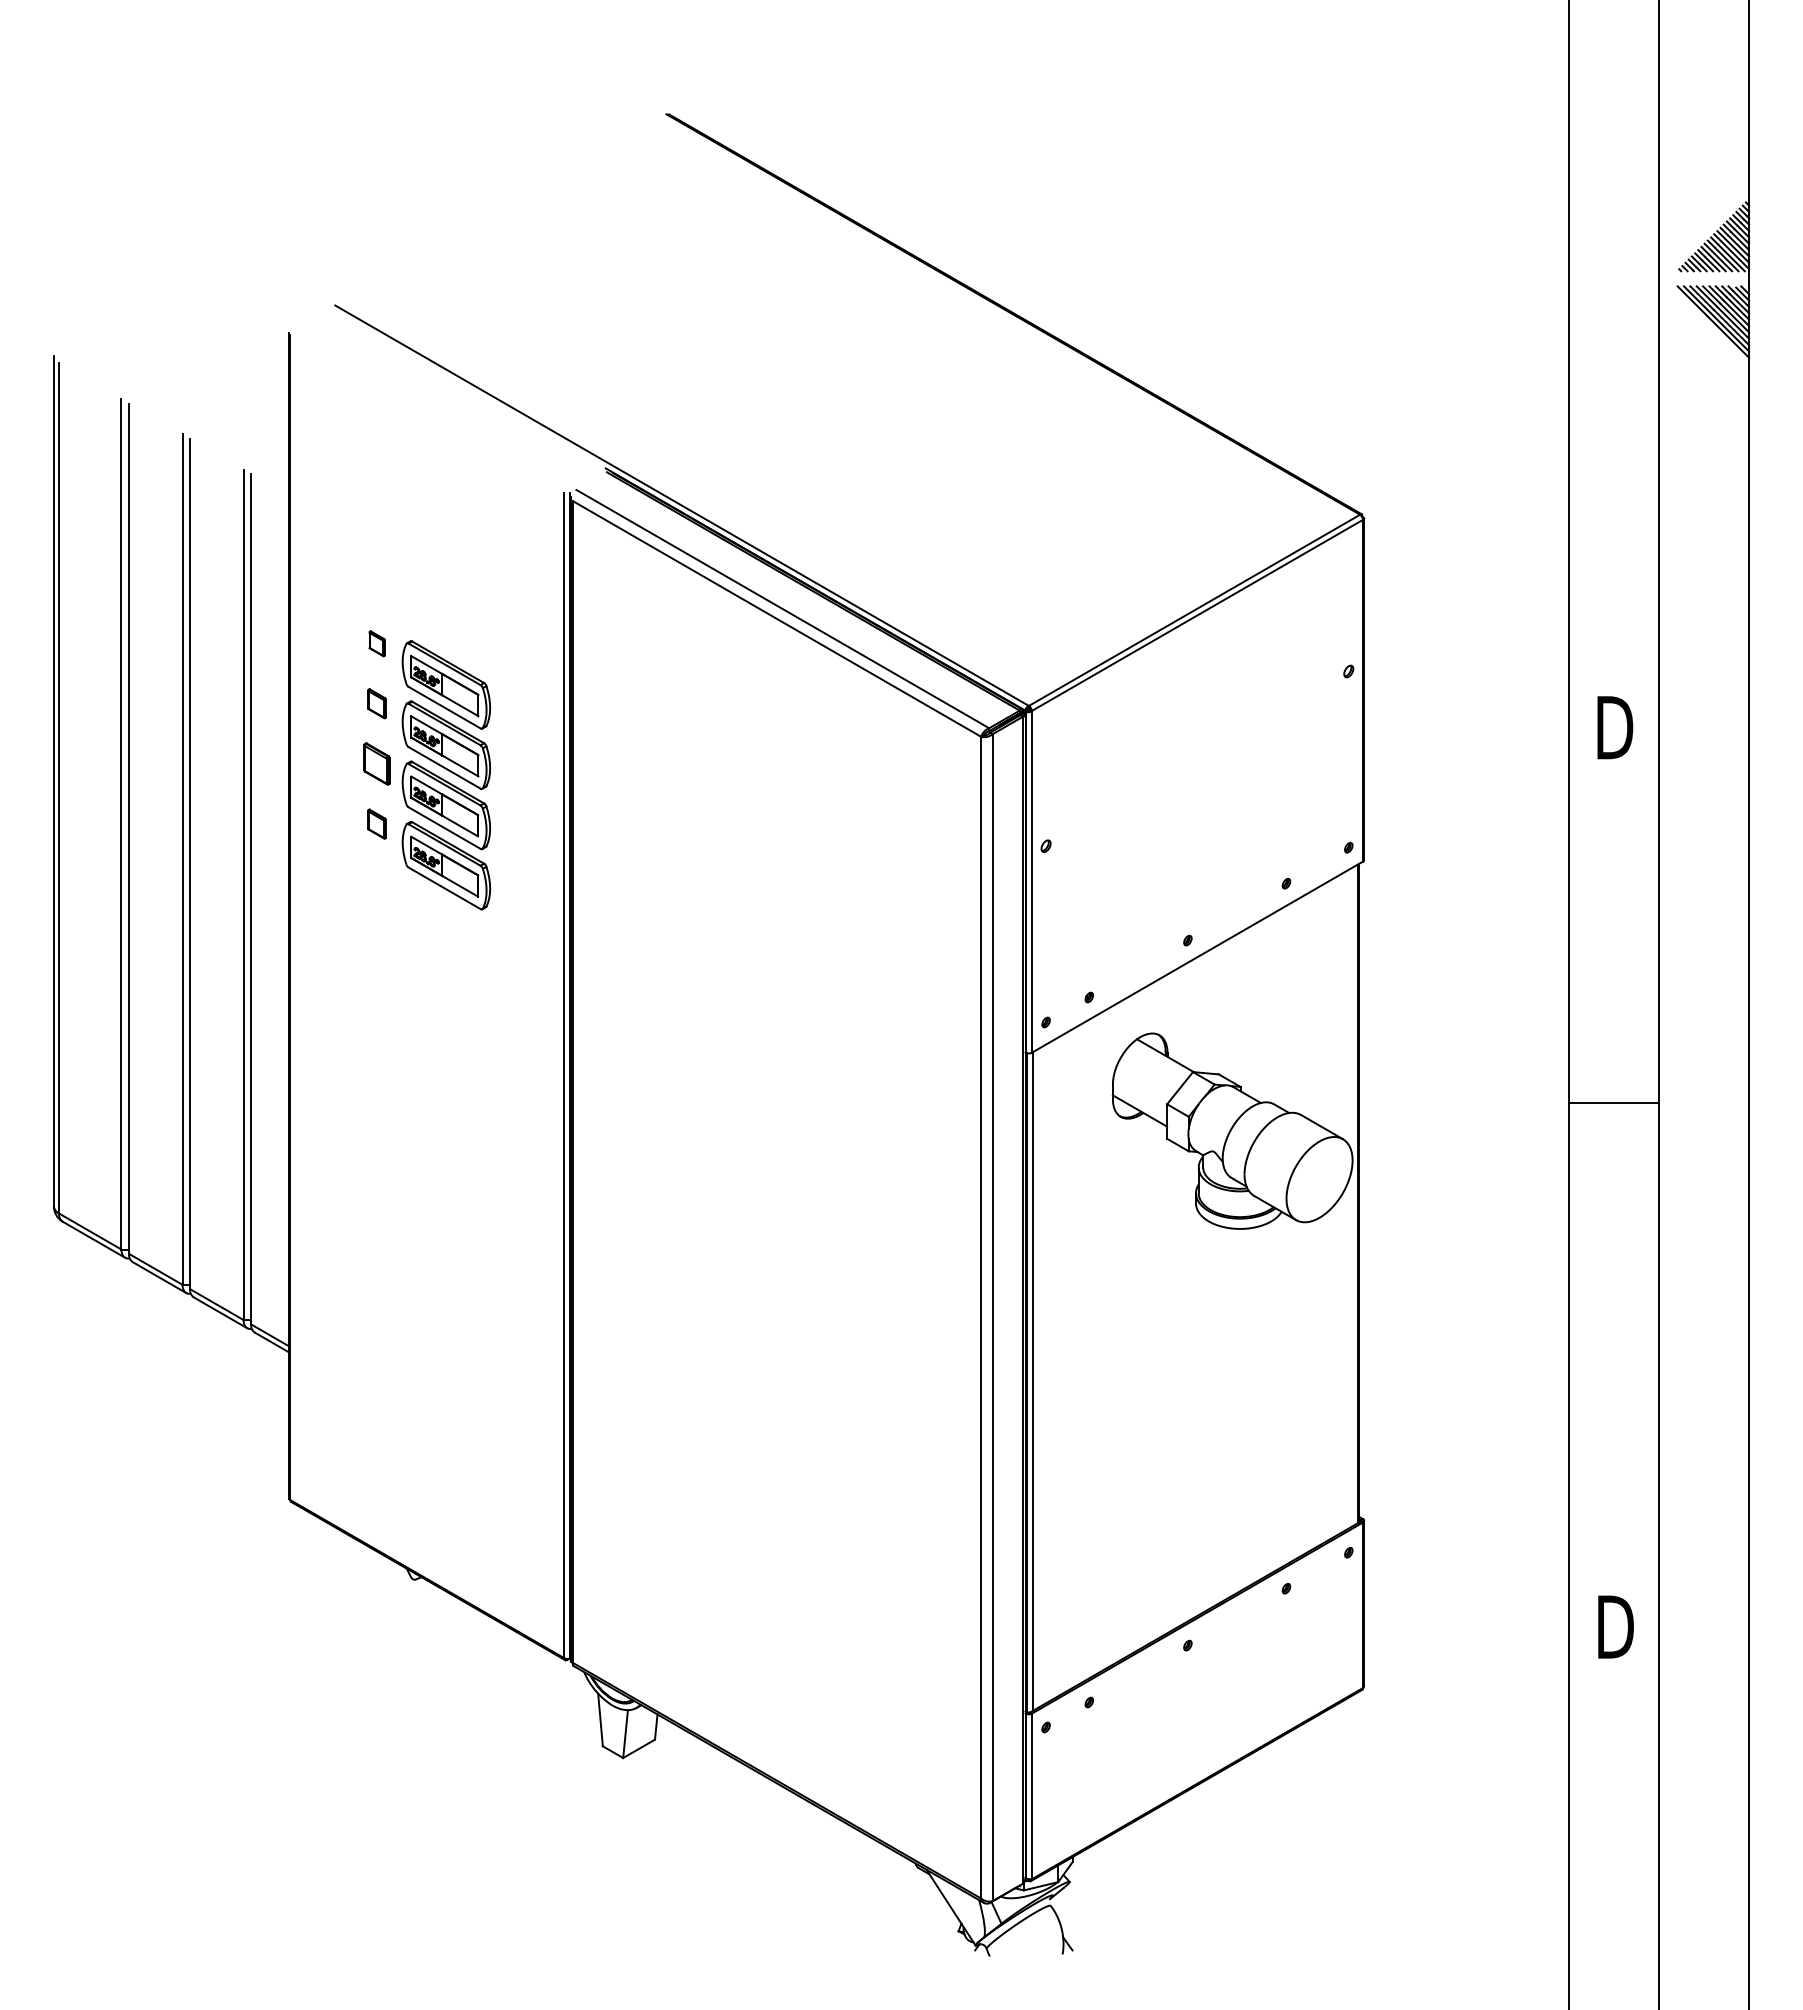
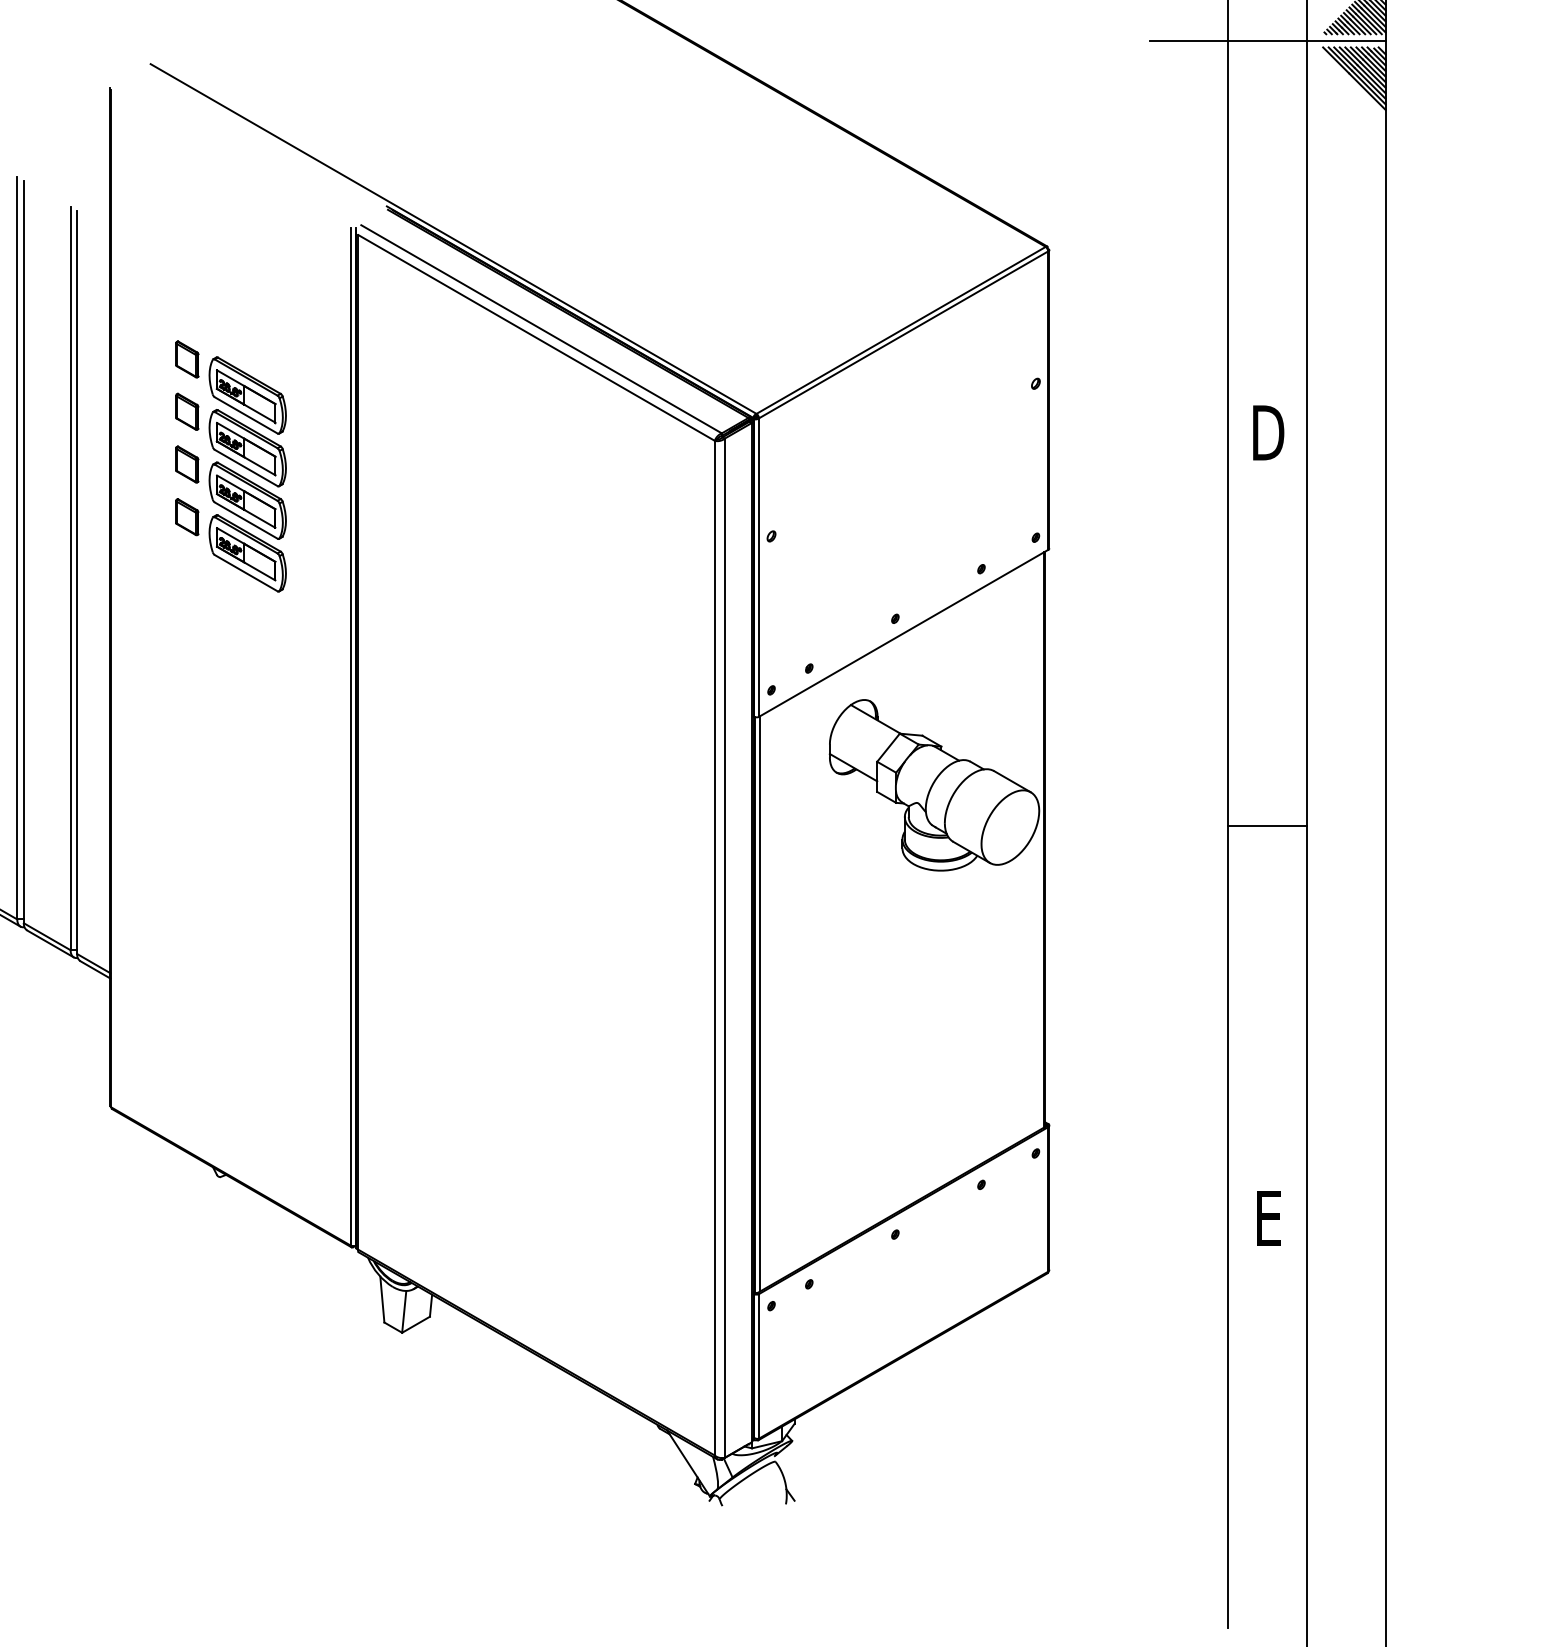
line: (1614, 278) -> (1267, 40), added
part: (376, 643) -> (186, 359), size x1.67
part: (376, 703) -> (186, 411), size x1.43
part: (376, 823) -> (186, 516), size x1.43
line: (1614, 1103) -> (1267, 826), moved
text: (1615, 1626) -> (1268, 1217), D -> E

